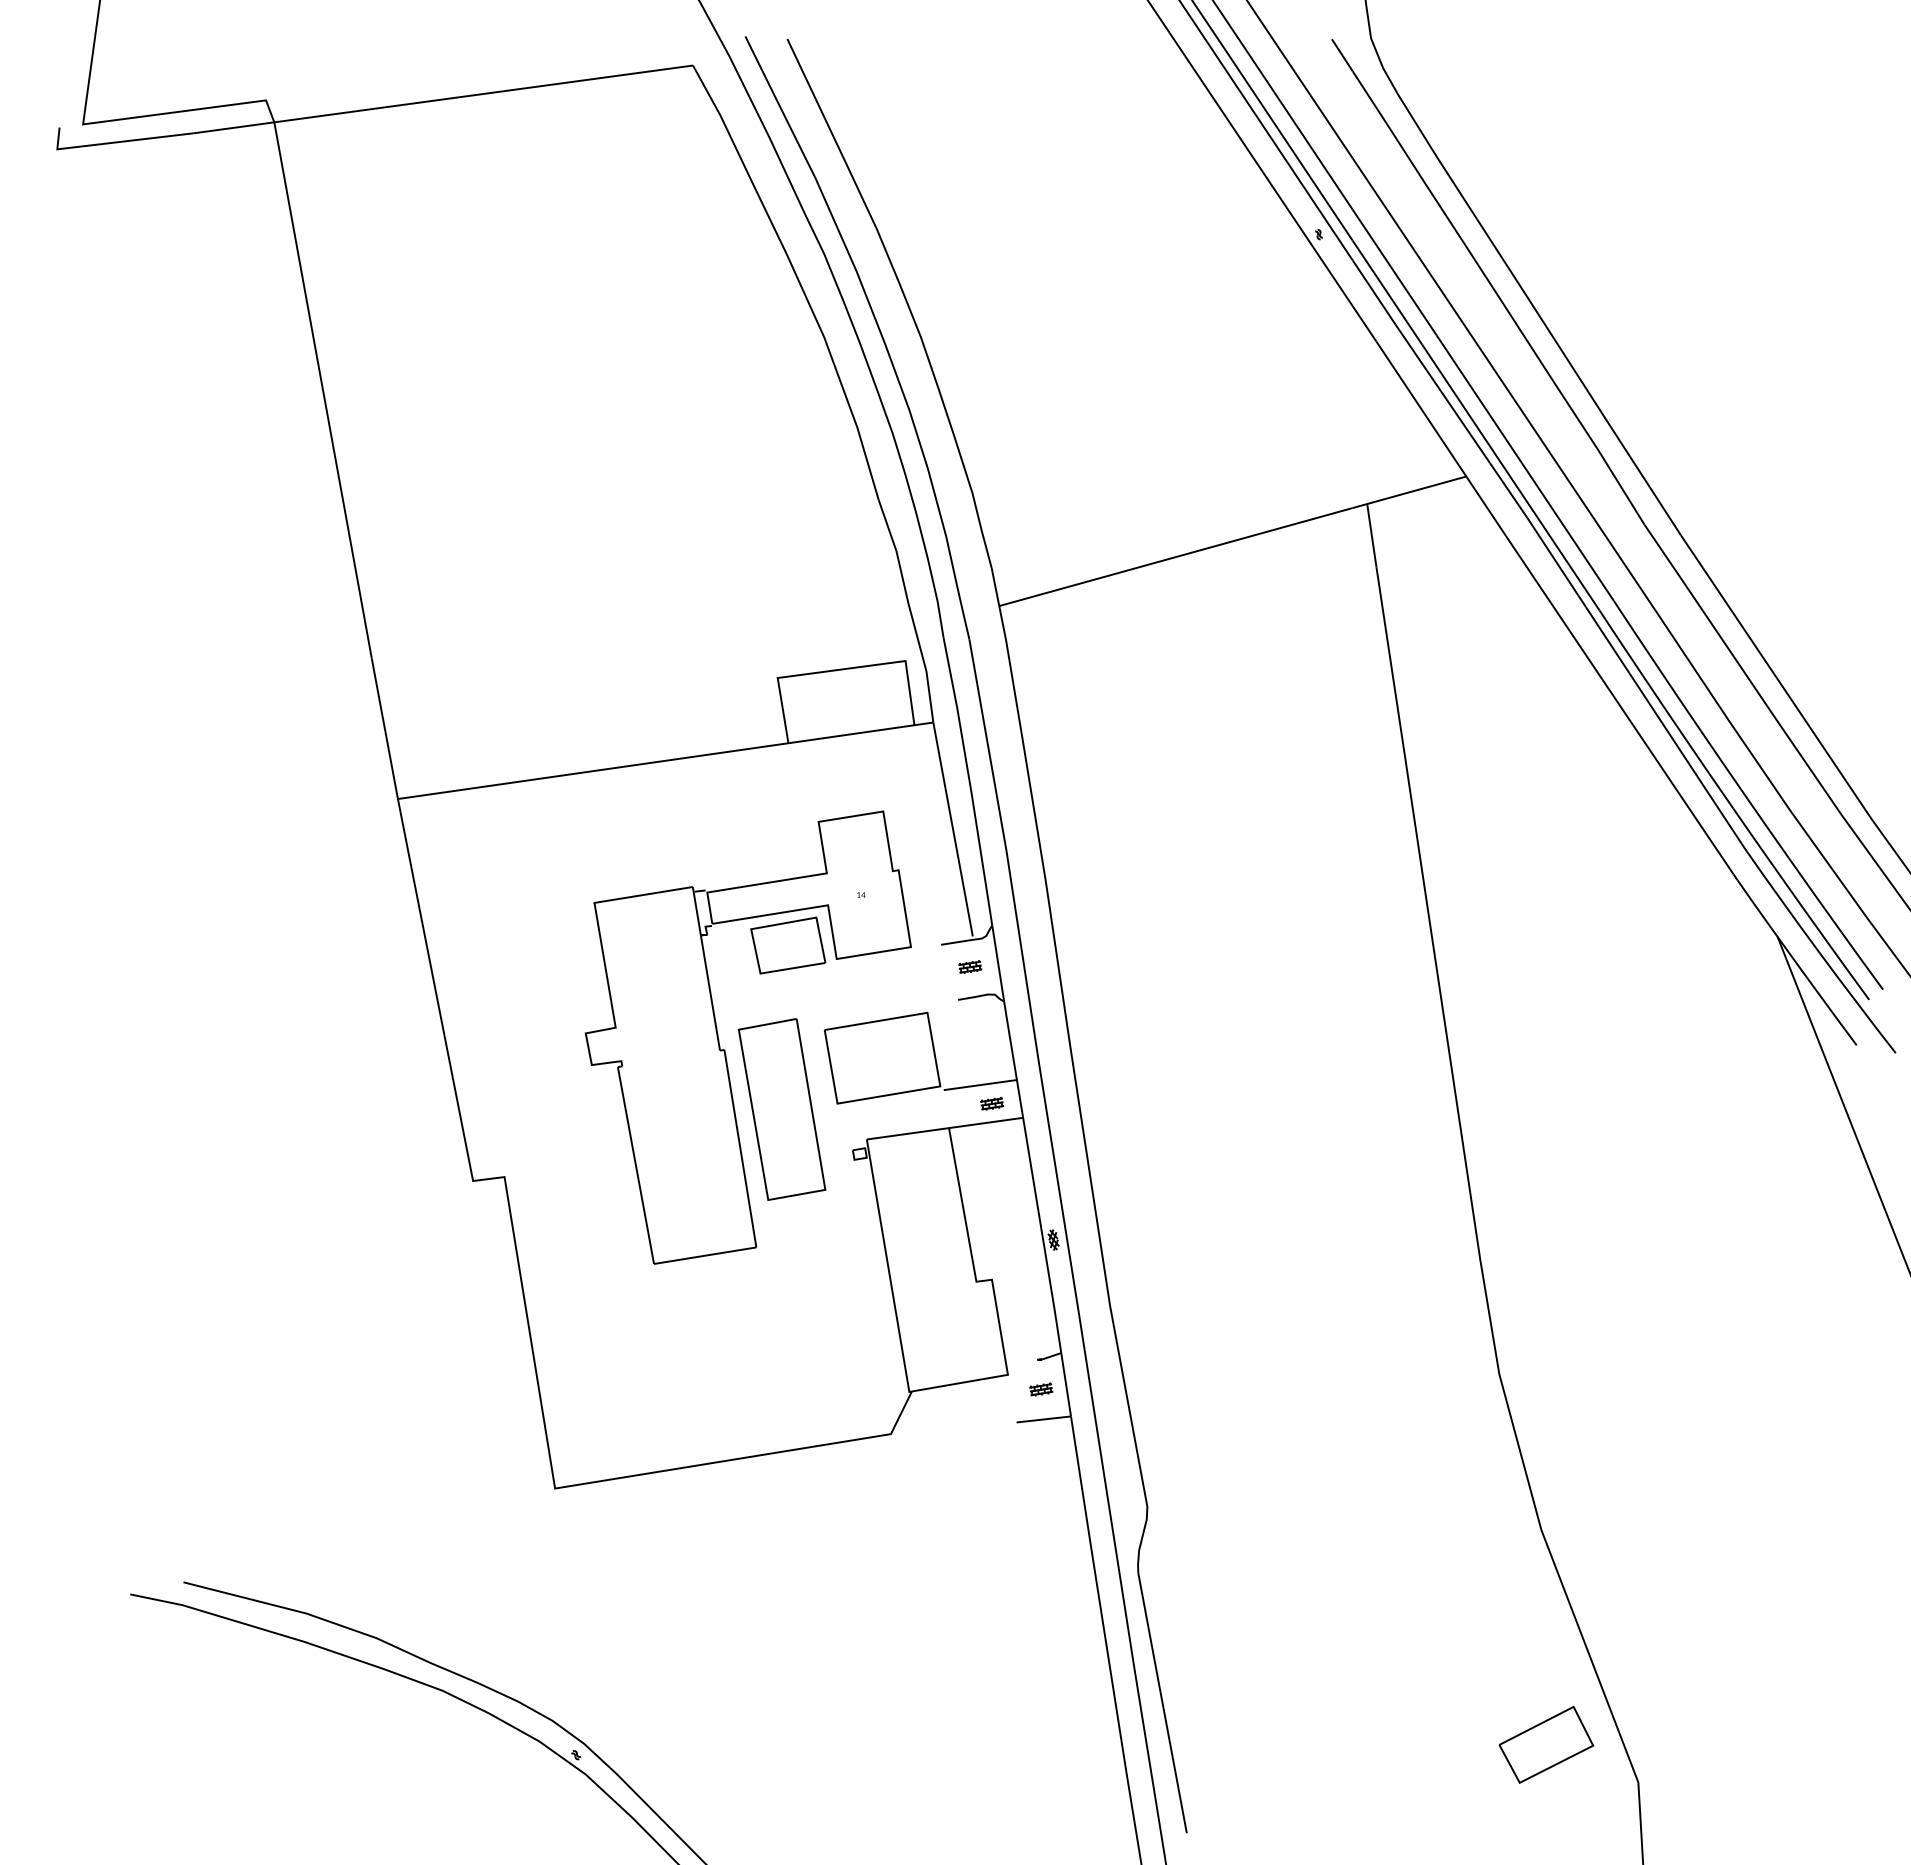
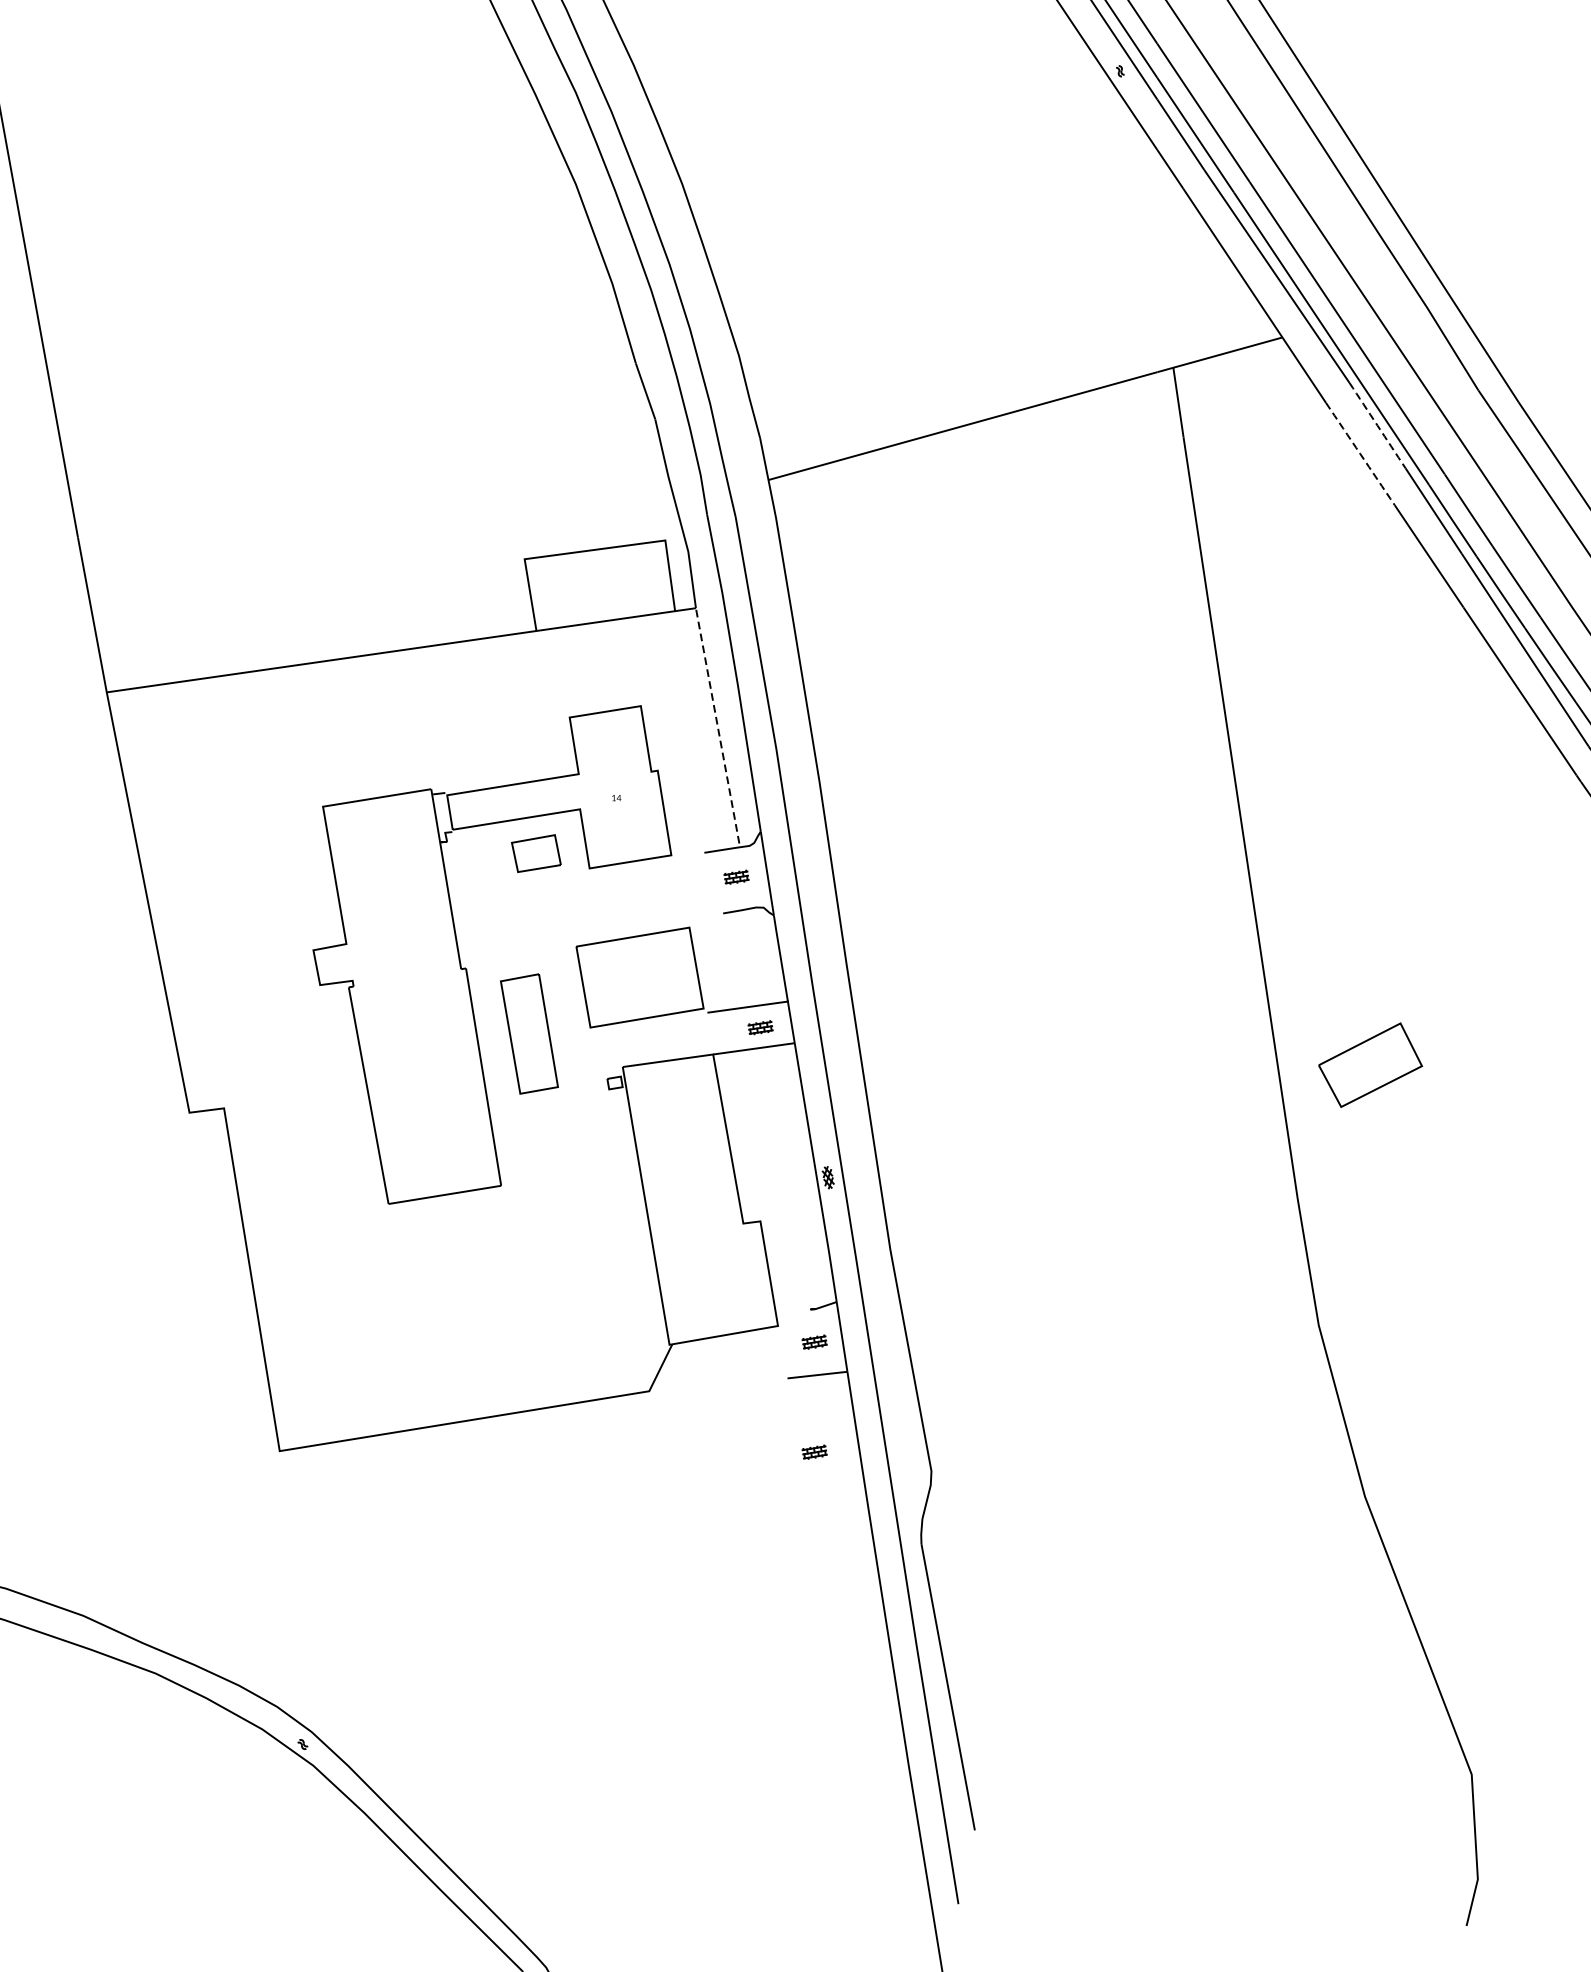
arc: (1552, 556) -> (1377, 425), solid -> dashed
arc: (1537, 582) -> (1360, 454), solid -> dashed
line: (953, 829) -> (718, 725), solid -> dashed
part: (788, 945) -> (536, 853), size x0.6
part: (781, 1109) -> (528, 1034), size x0.6
part: (1041, 1489) -> (814, 1452), added
part: (1546, 1744) -> (1370, 1064), moved

